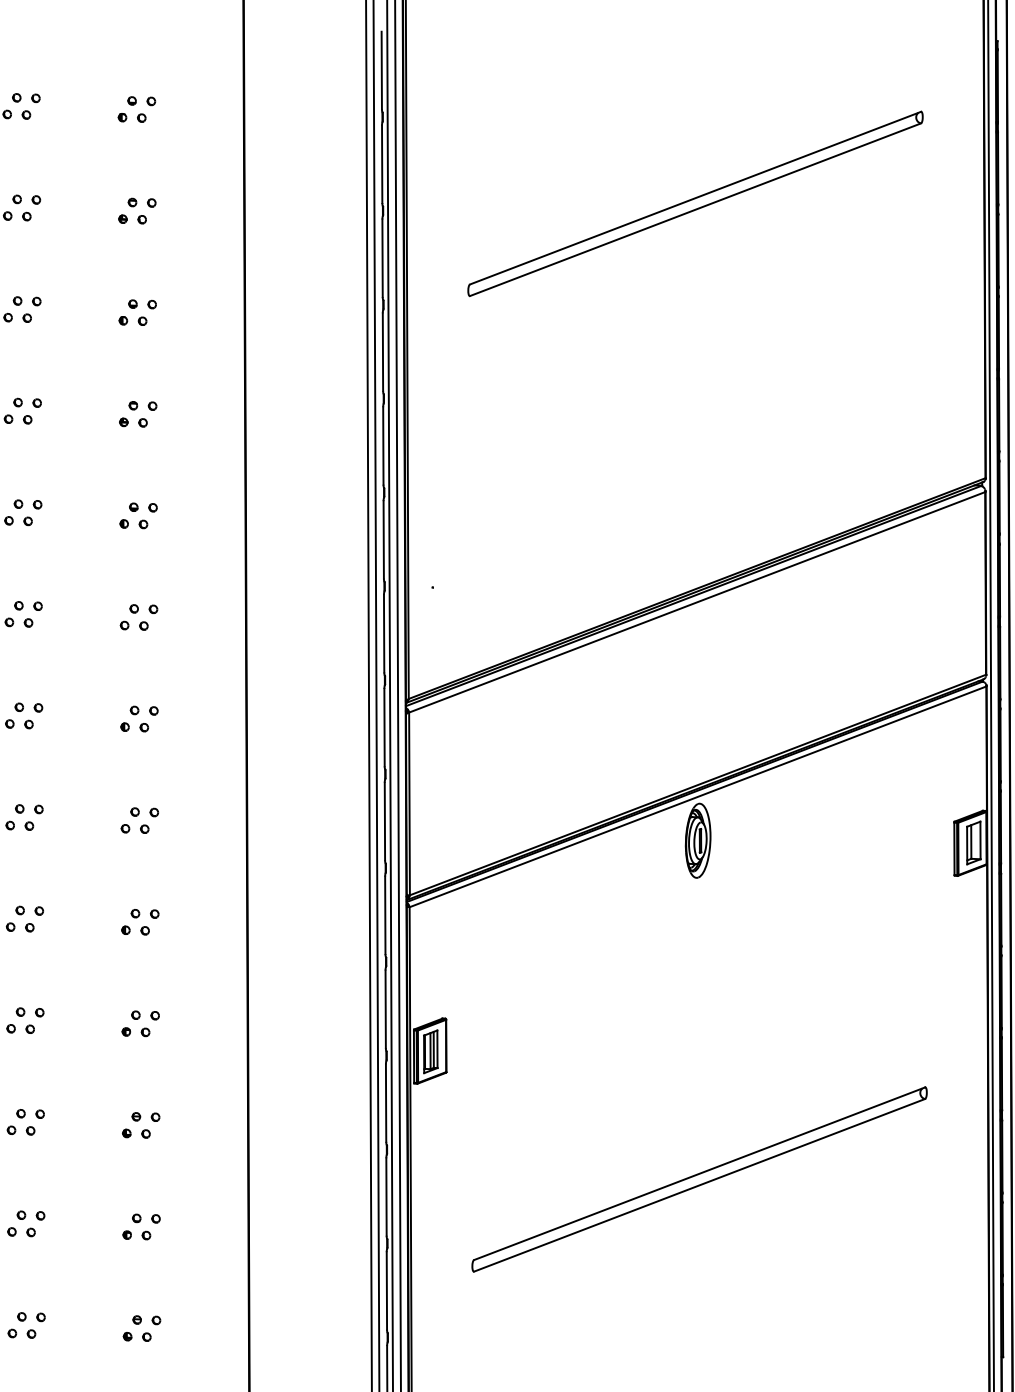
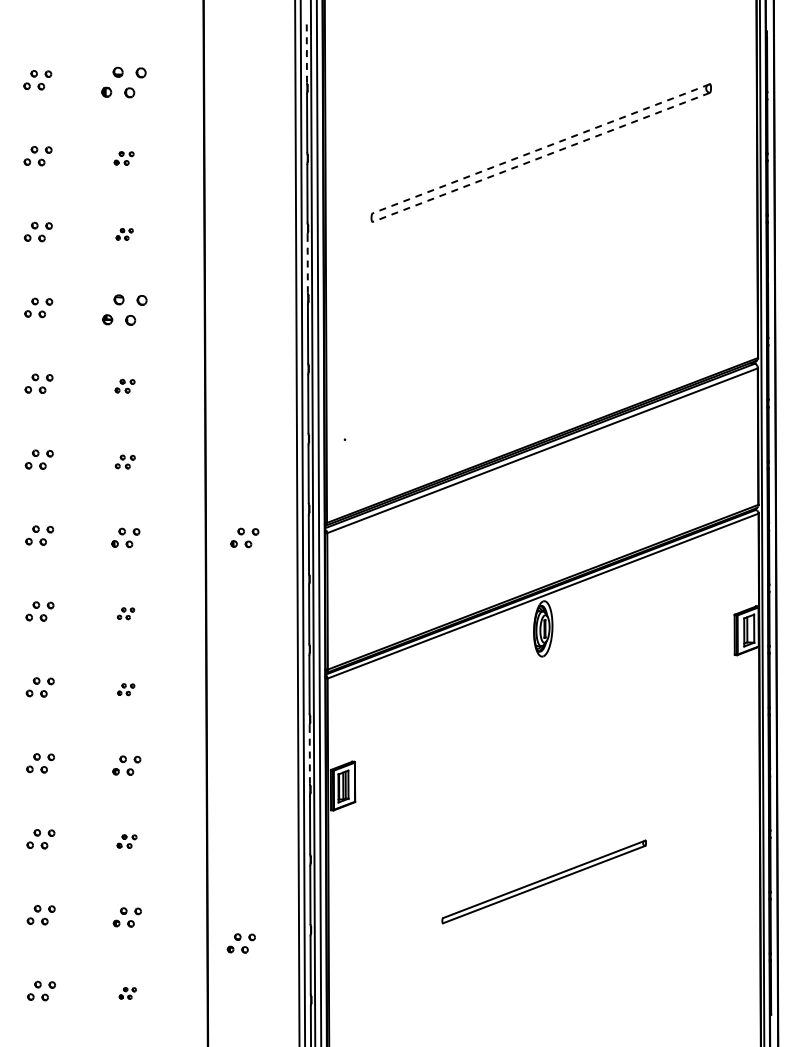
line: (381, 70) -> (306, 53), solid -> dashed
part: (136, 109) -> (123, 82), size x1.6
line: (694, 197) -> (540, 148), solid -> dashed
line: (694, 209) -> (540, 157), solid -> dashed
part: (136, 211) -> (123, 158), size x0.7
part: (137, 312) -> (124, 234), size x0.6
line: (382, 351) -> (307, 263), solid -> dashed
part: (137, 414) -> (124, 310), size x1.6
part: (137, 516) -> (124, 386), size x0.7
part: (137, 616) -> (124, 461), size x0.7
part: (298, 718) -> (244, 537), added
part: (139, 820) -> (125, 613), size x0.6
part: (139, 921) -> (125, 689), size x0.6
line: (385, 1008) -> (309, 754), solid -> dashed
part: (140, 1125) -> (126, 841), size x0.7
part: (698, 1178) -> (543, 881), size x0.6
part: (292, 1261) -> (240, 943), added
part: (141, 1328) -> (127, 993), size x0.6

